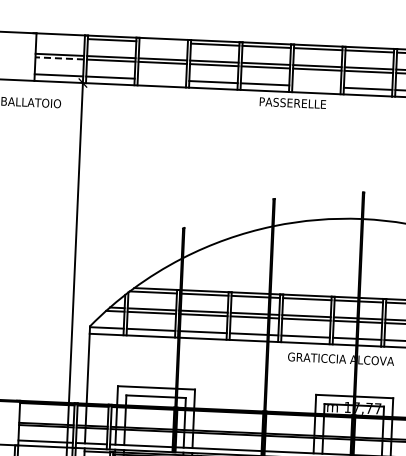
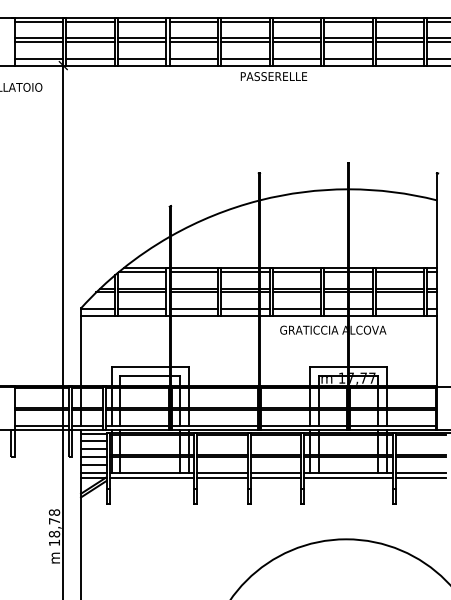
line: (60, 37) -> (38, 21), added
line: (162, 42) -> (141, 21), added
line: (59, 58) -> (38, 42), dashed -> solid
line: (161, 79) -> (141, 58), added
line: (316, 86) -> (296, 58), added

